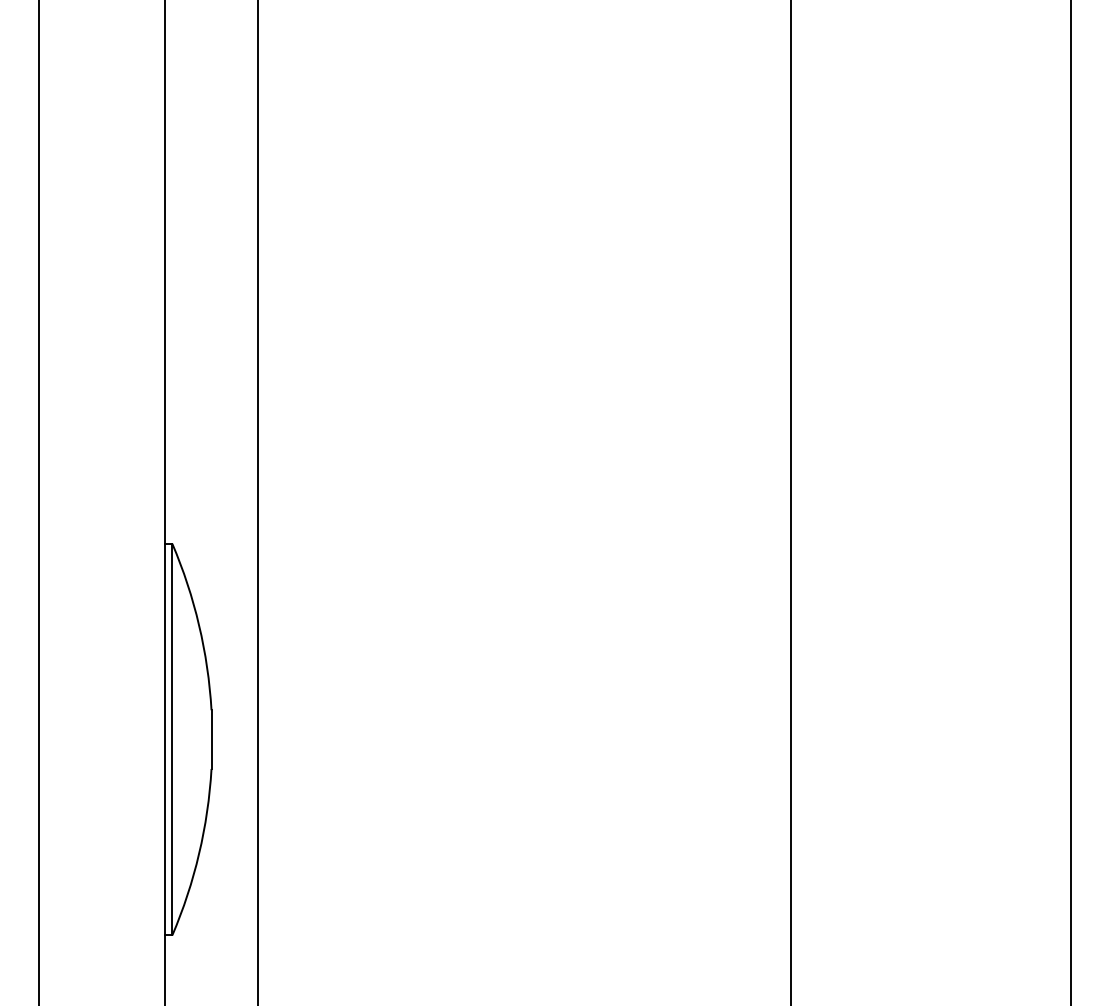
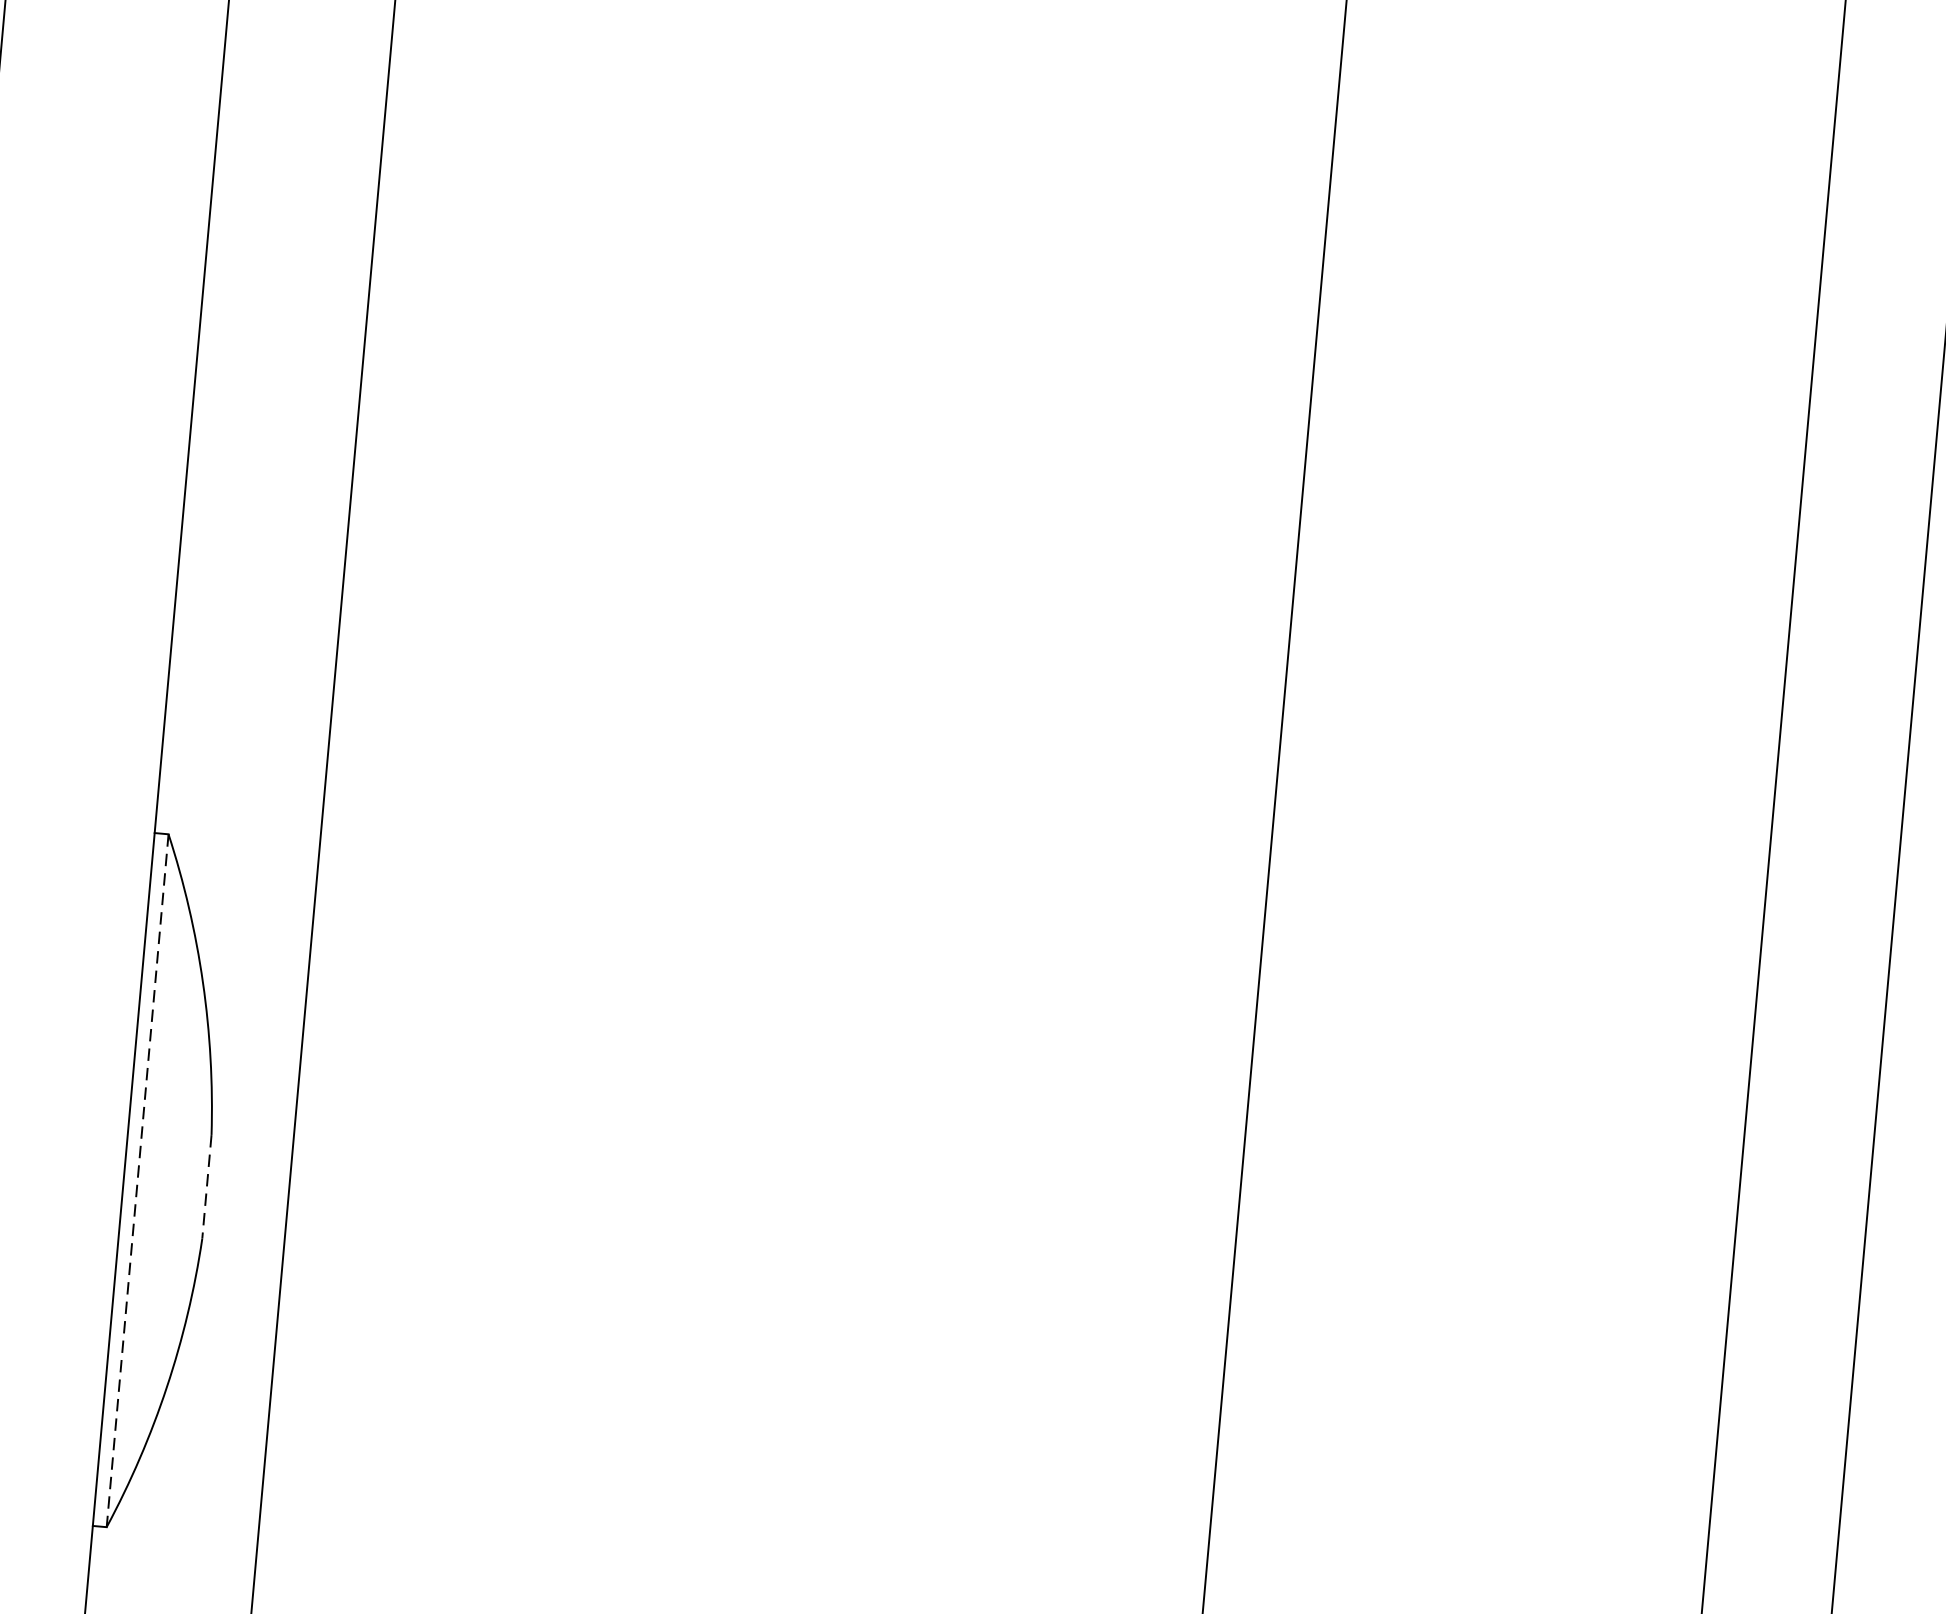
line: (172, 739) -> (137, 1180), solid -> dashed
line: (211, 740) -> (206, 1188), solid -> dashed

